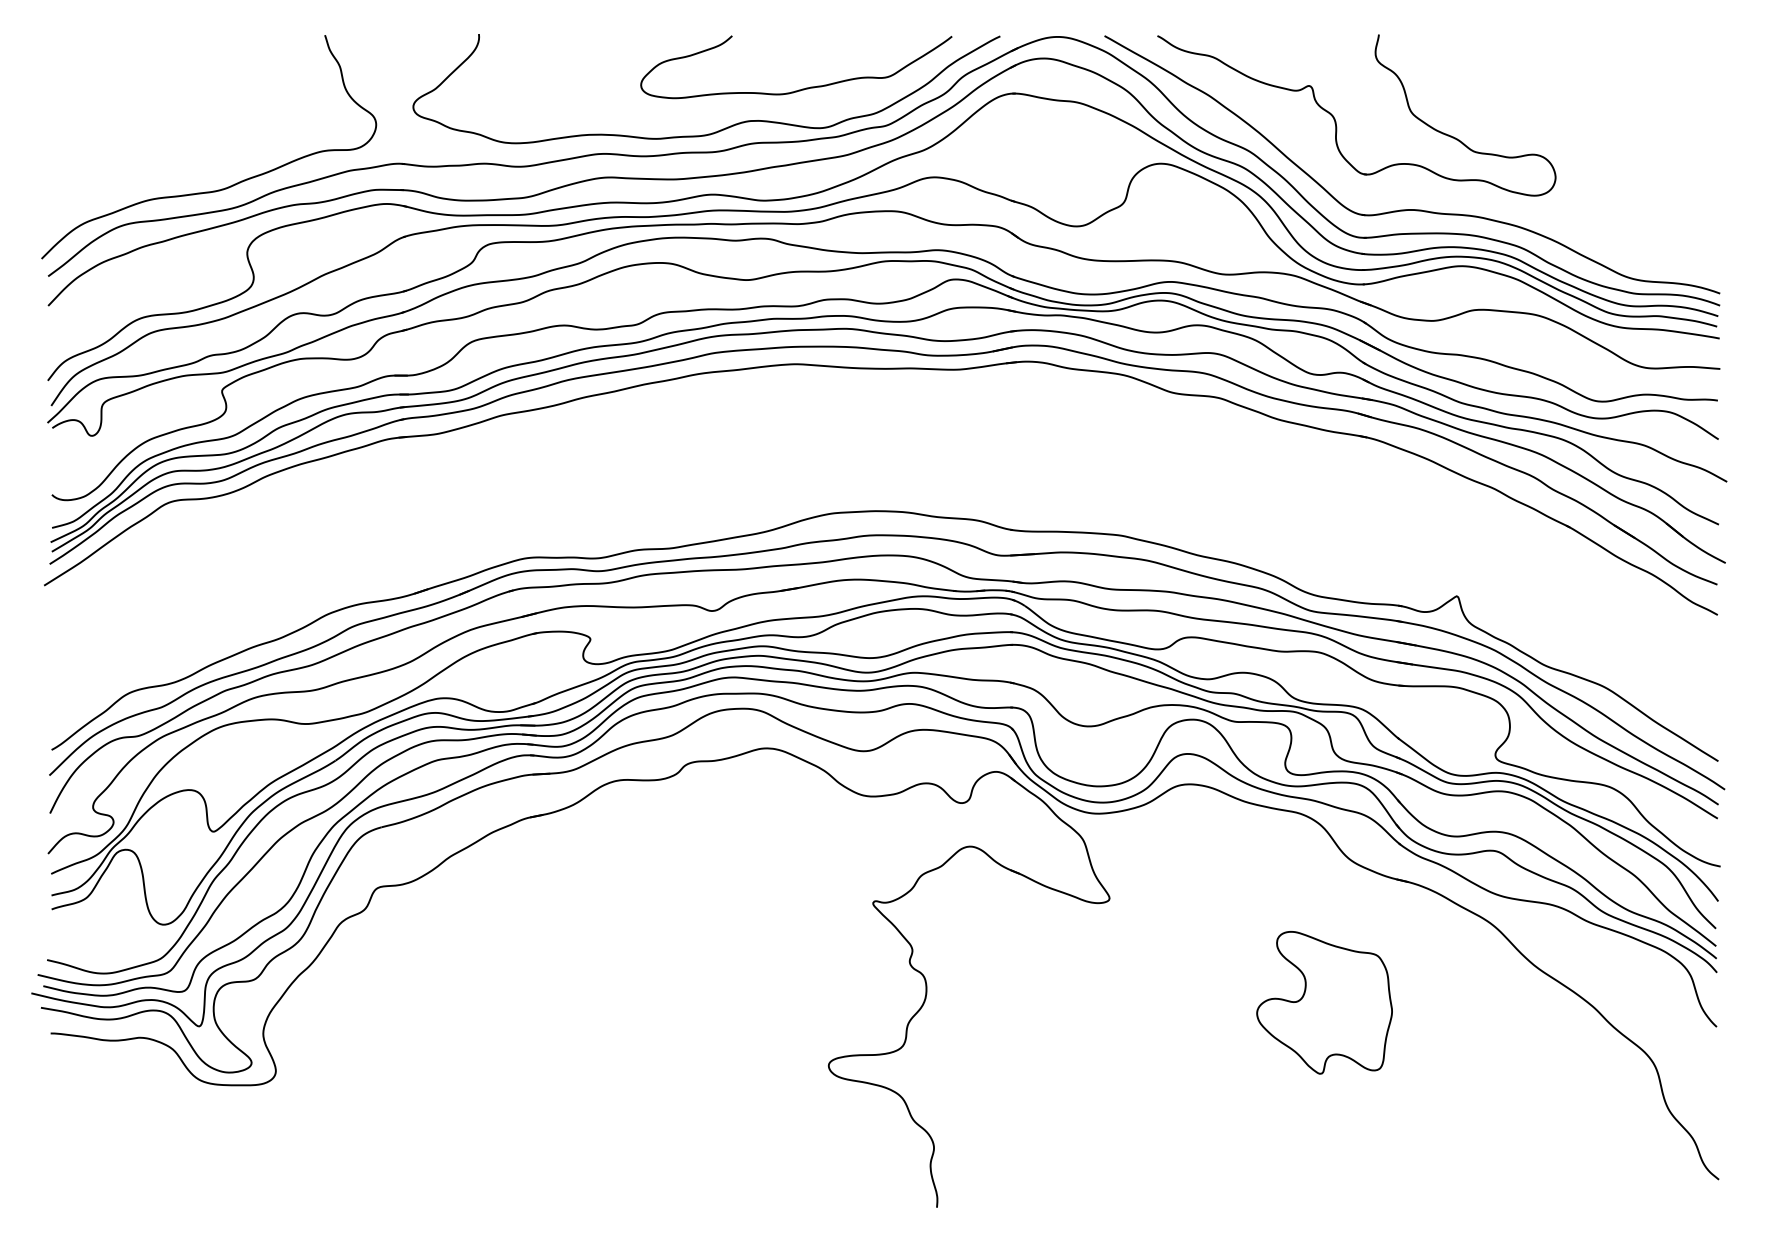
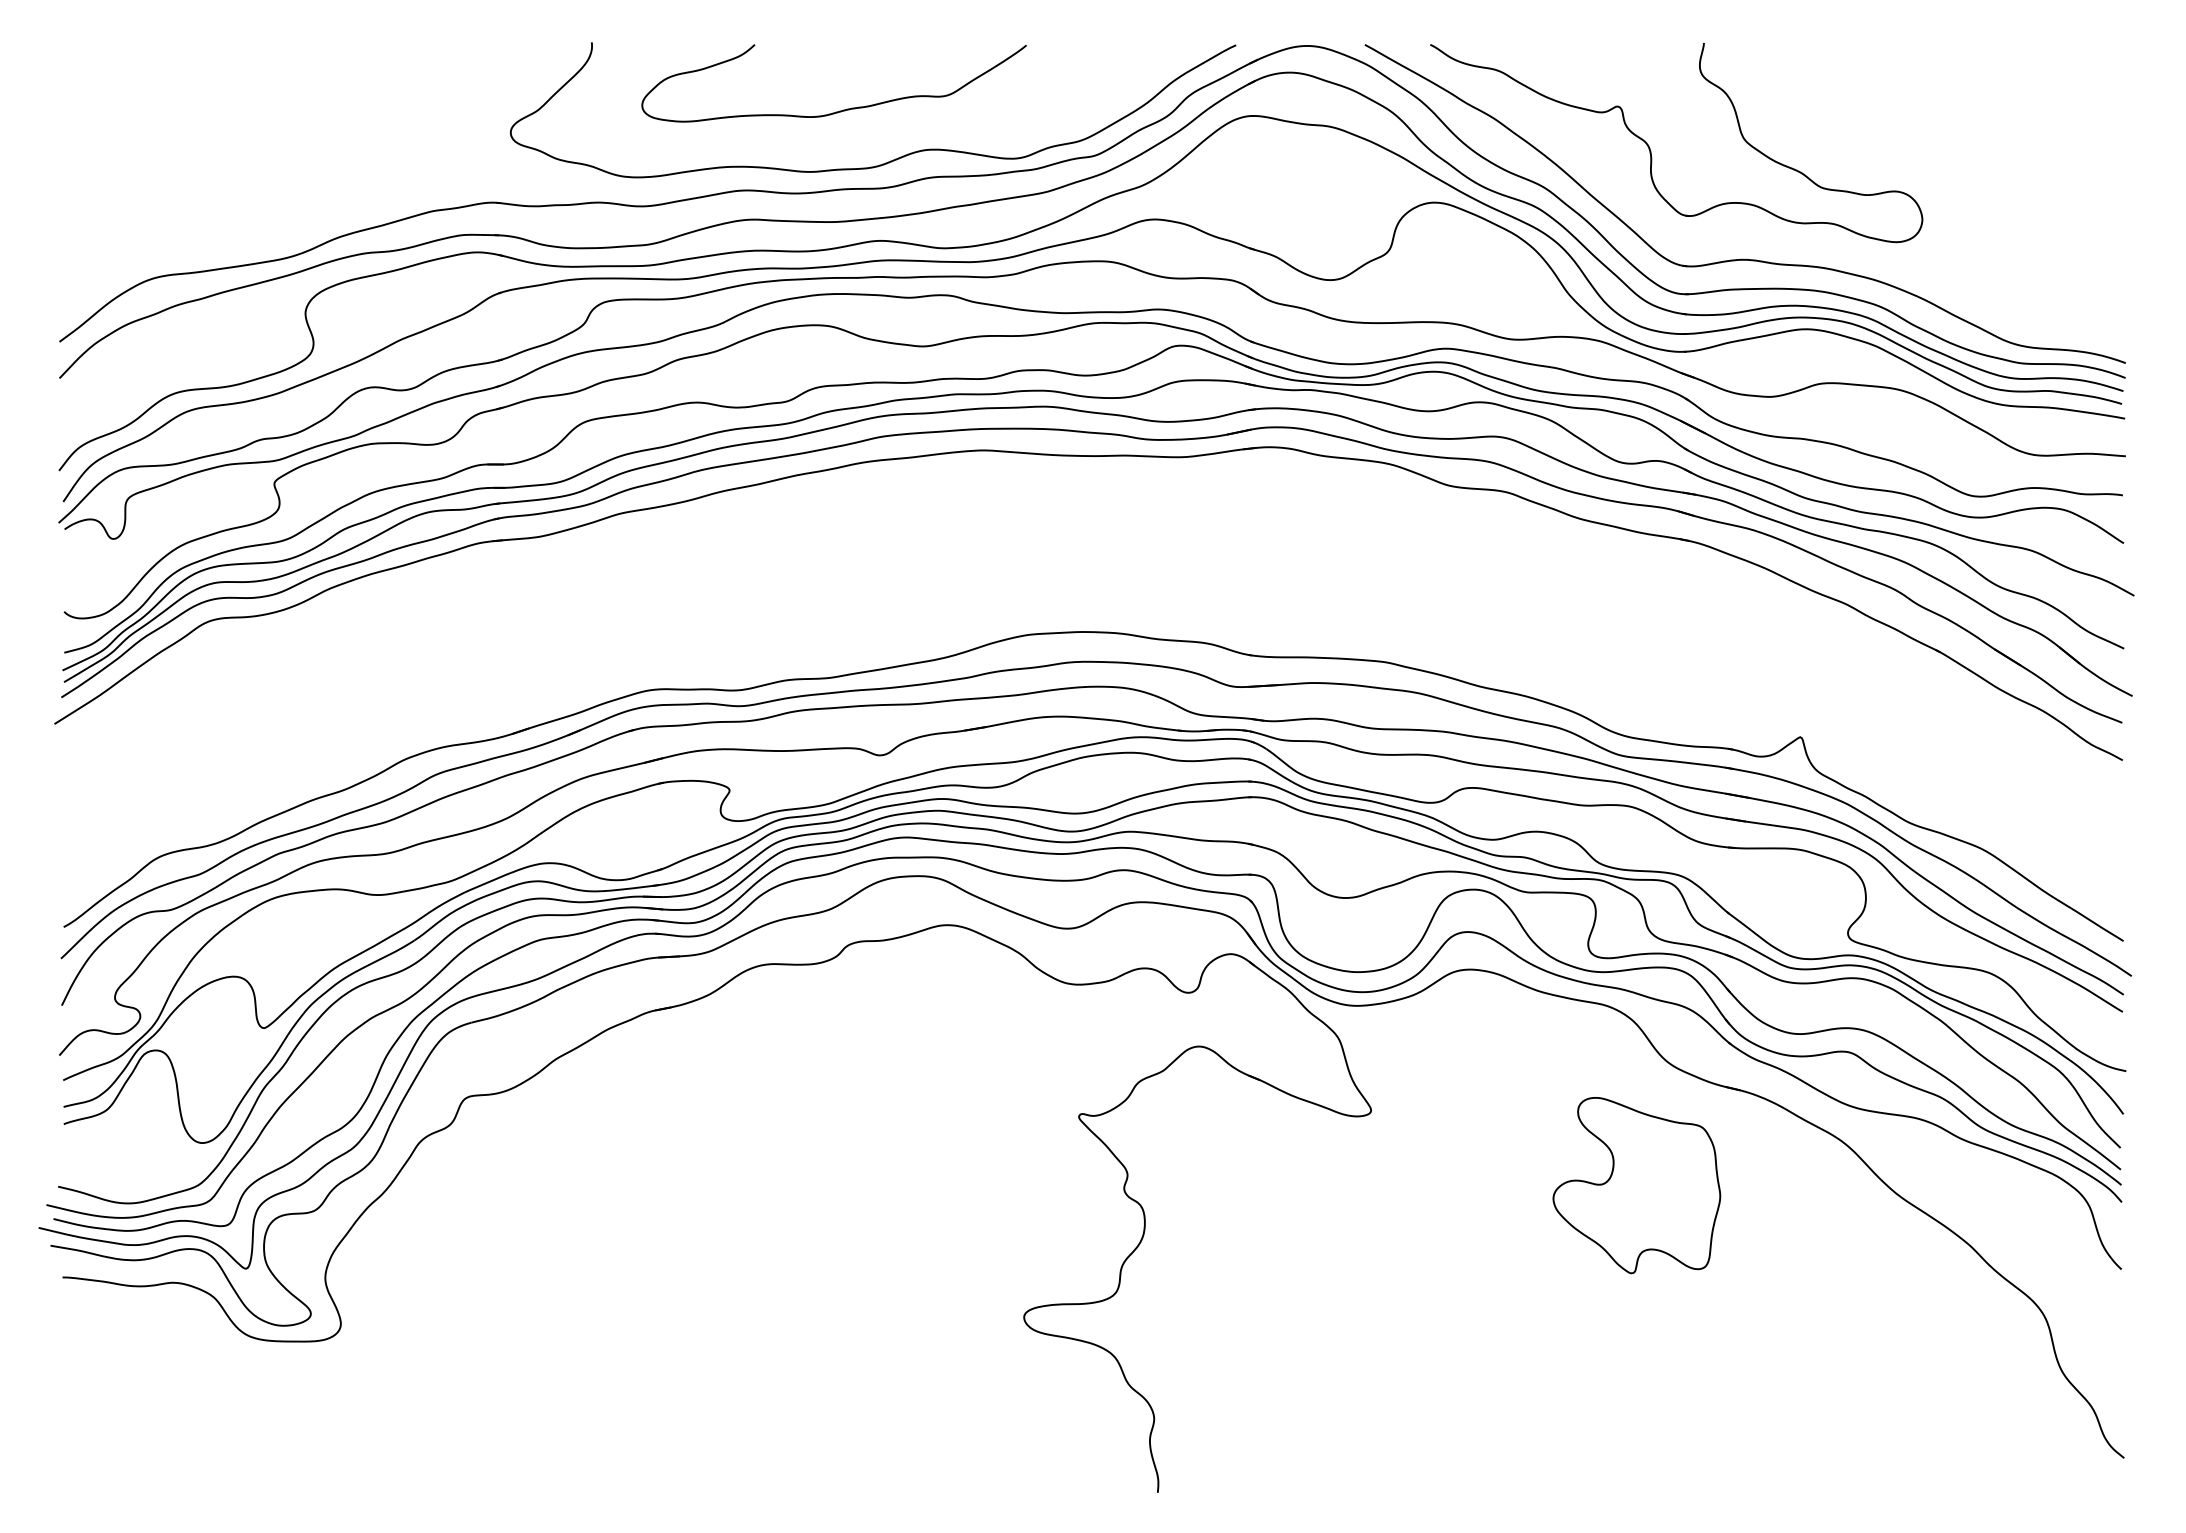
curve: (800, 89) -> (839, 110), moved
curve: (218, 189) -> (270, 234), removed
part: (1324, 1002) -> (1636, 1185), moved

